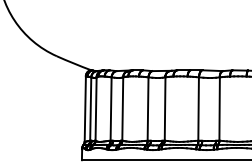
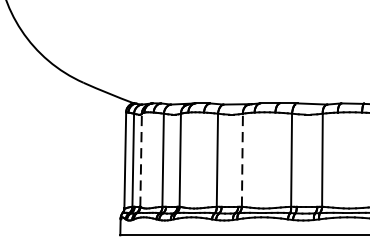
line: (96, 109) -> (141, 160), solid -> dashed
line: (165, 109) -> (242, 160), solid -> dashed

